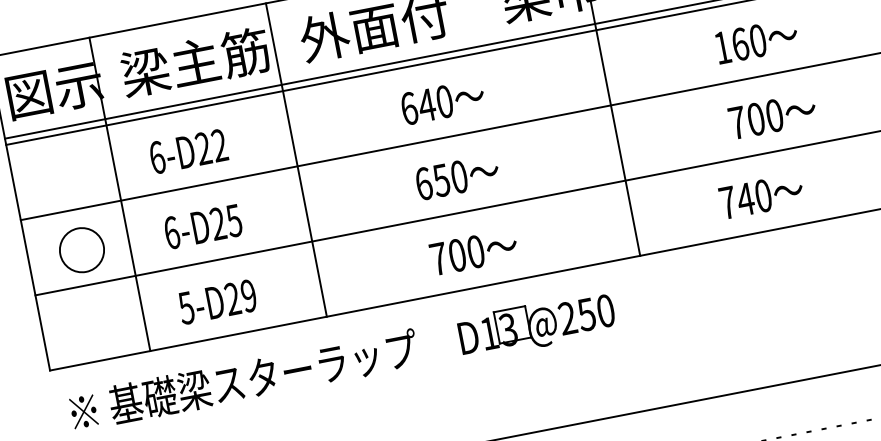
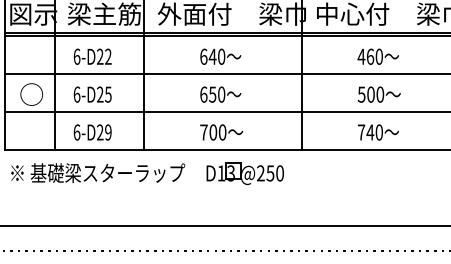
text: (722, 47) -> (361, 56), 160 -> 460
text: (737, 122) -> (361, 94), 700 -> 500
text: (761, 196) -> (378, 132), moved
text: (185, 308) -> (76, 132), 5-D29 -> 6-D29

